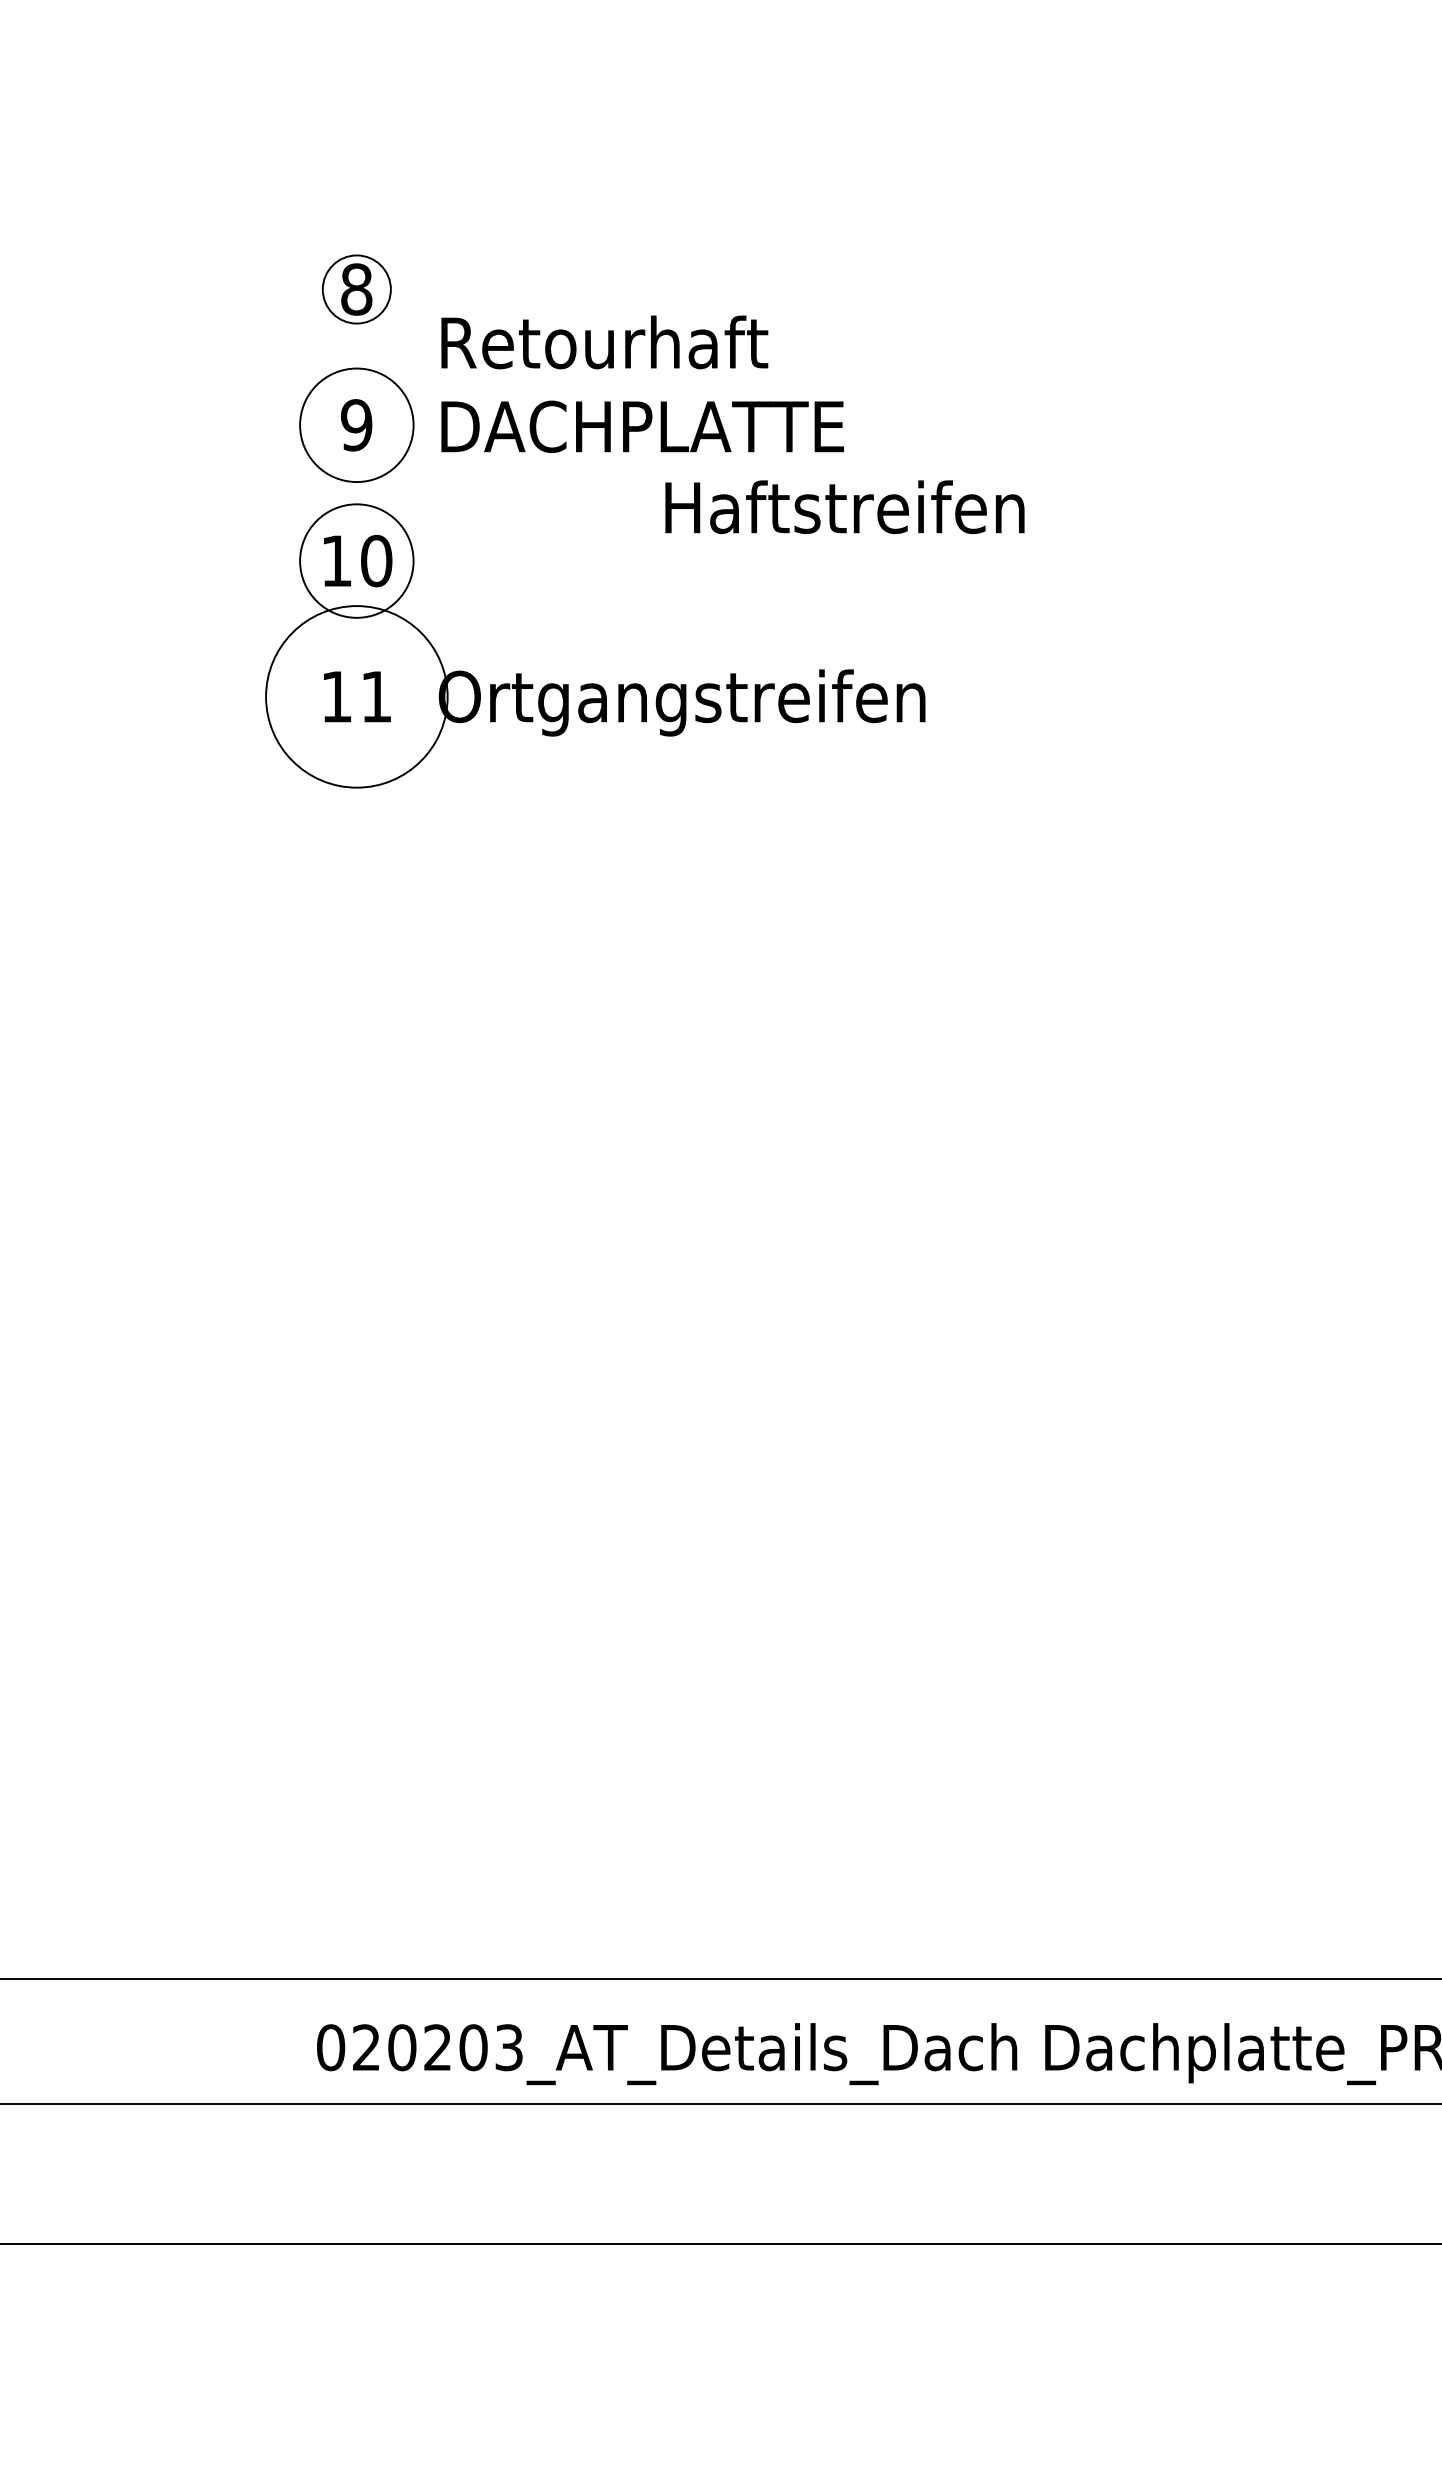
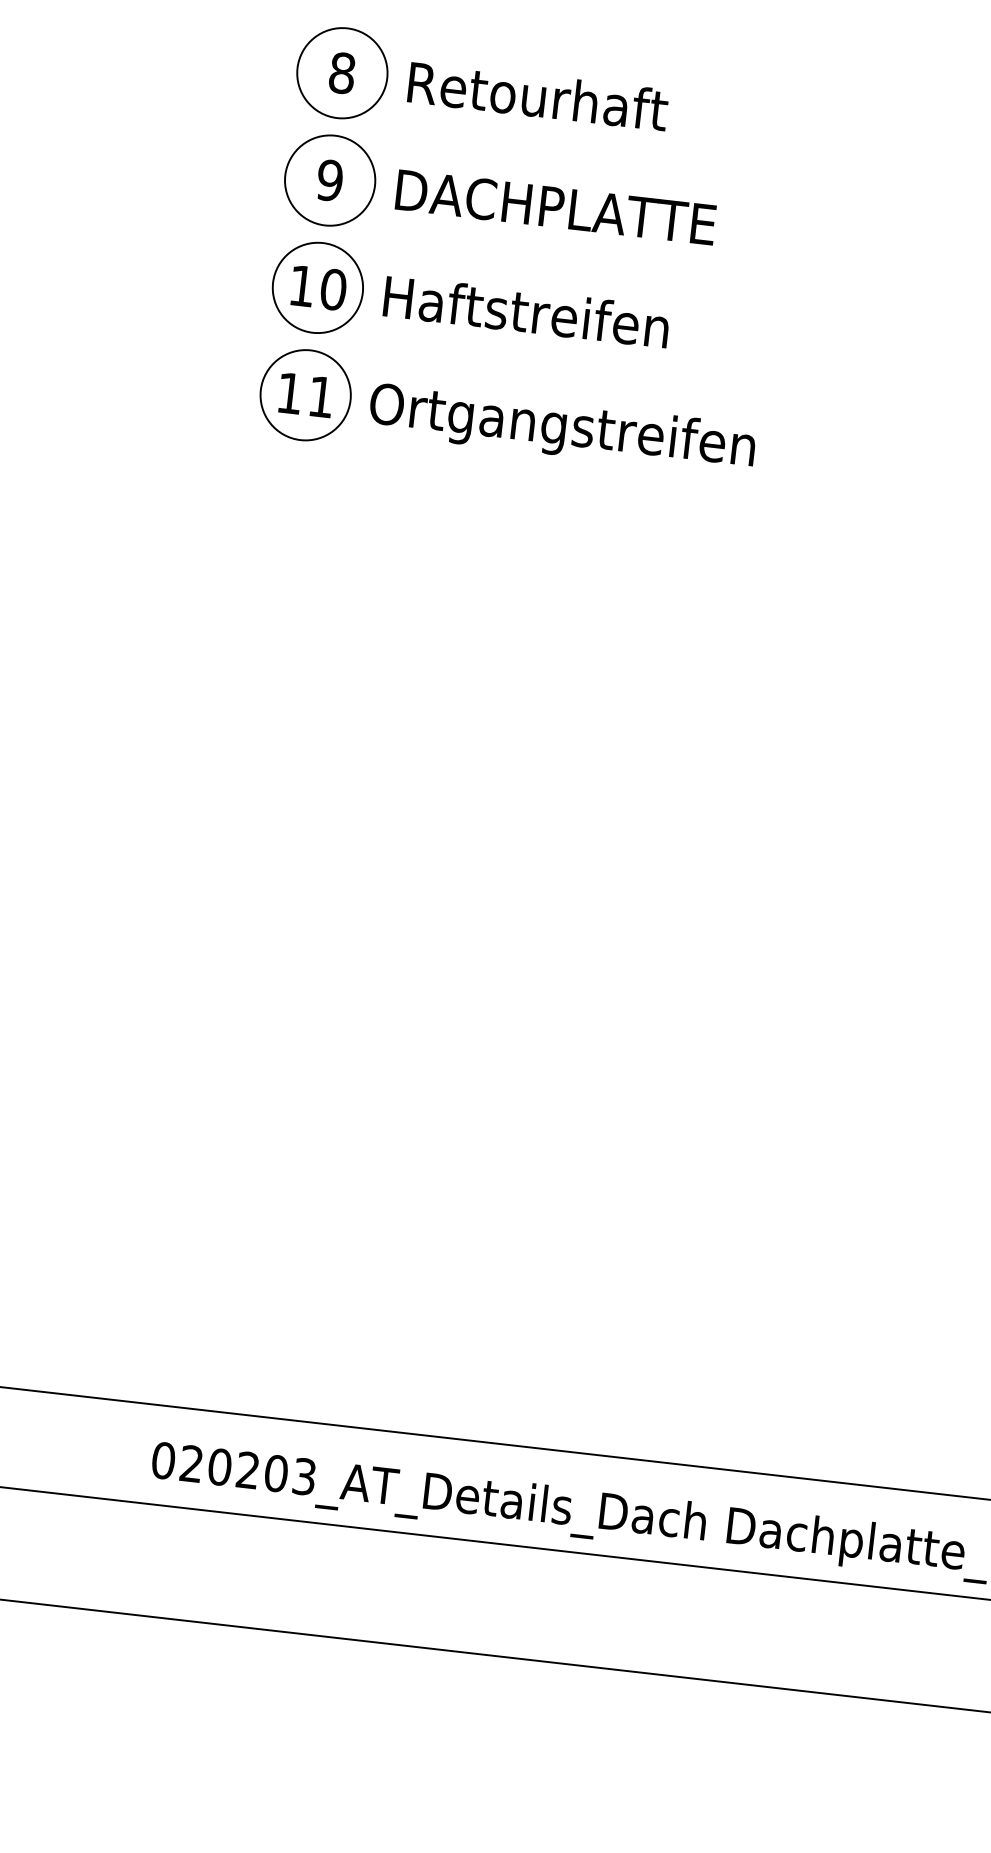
circle: (356, 289) -> (342, 73), size x1.67
text: (604, 342) -> (538, 96), moved
text: (844, 507) -> (526, 311), moved
circle: (356, 696) -> (305, 394), size x0.62

